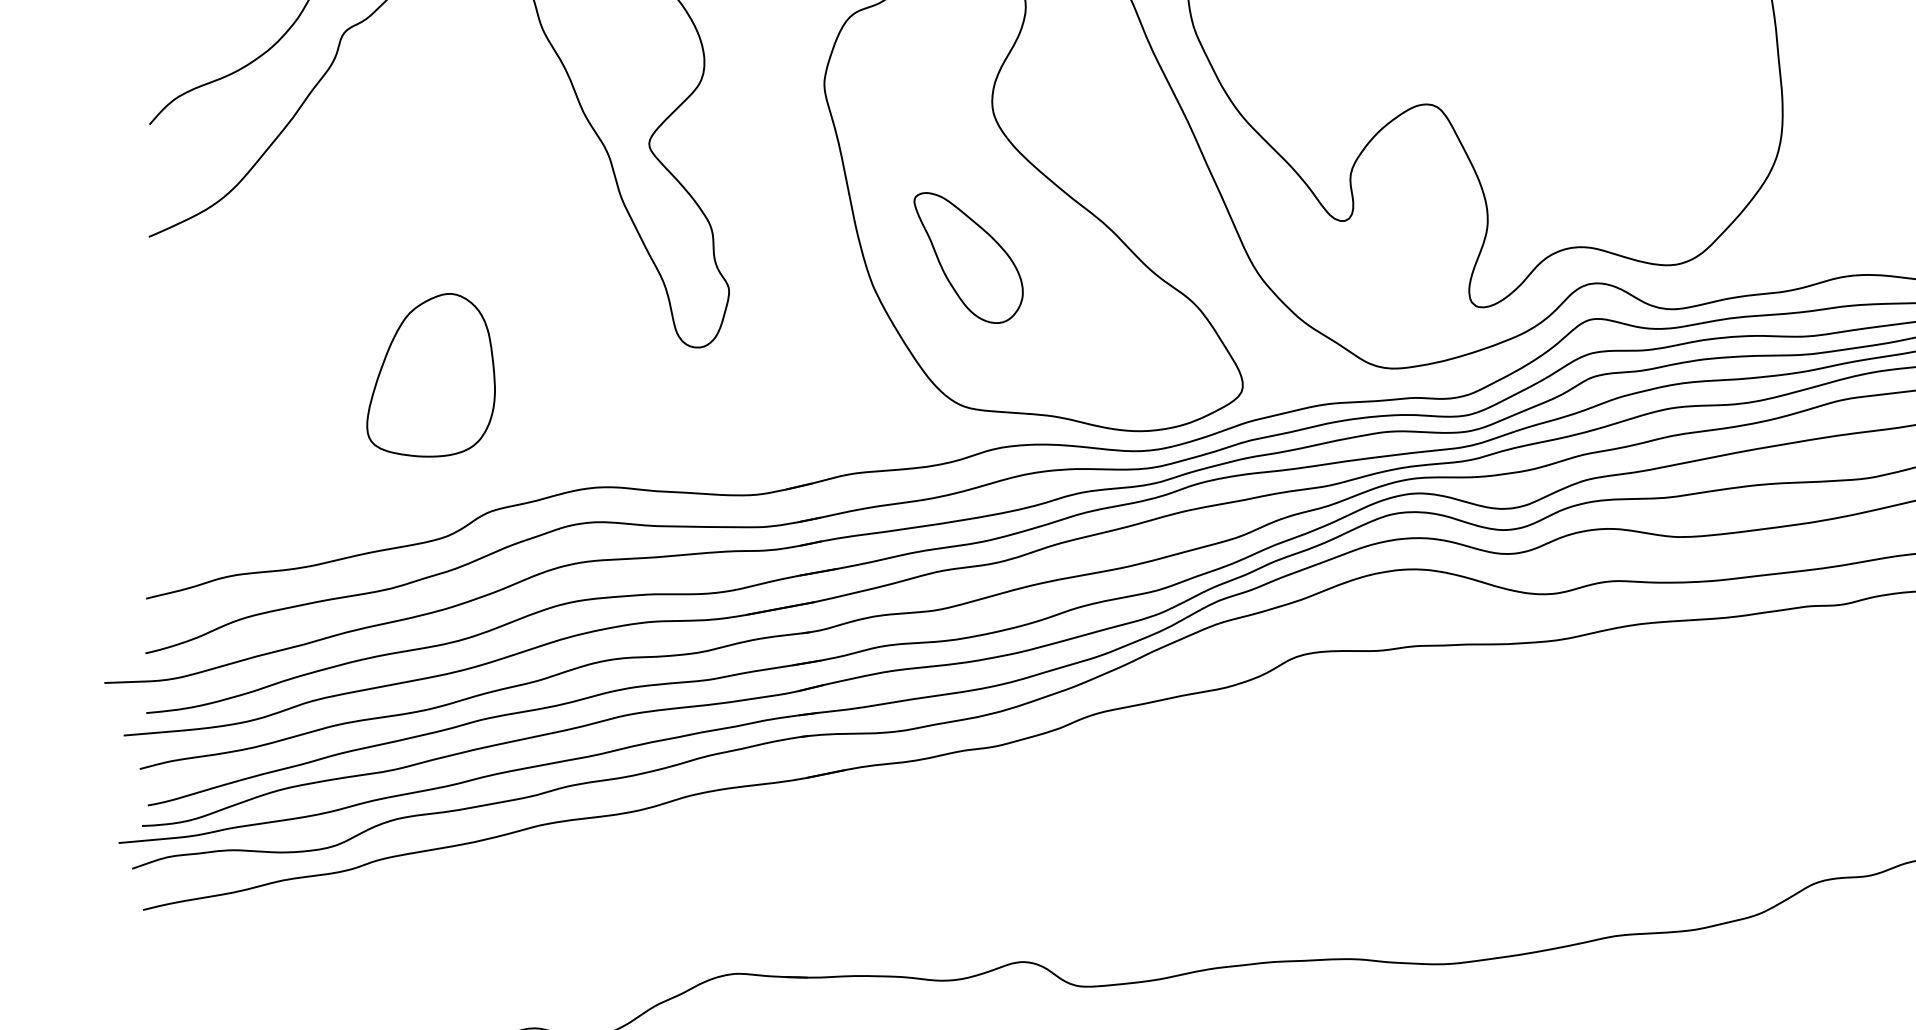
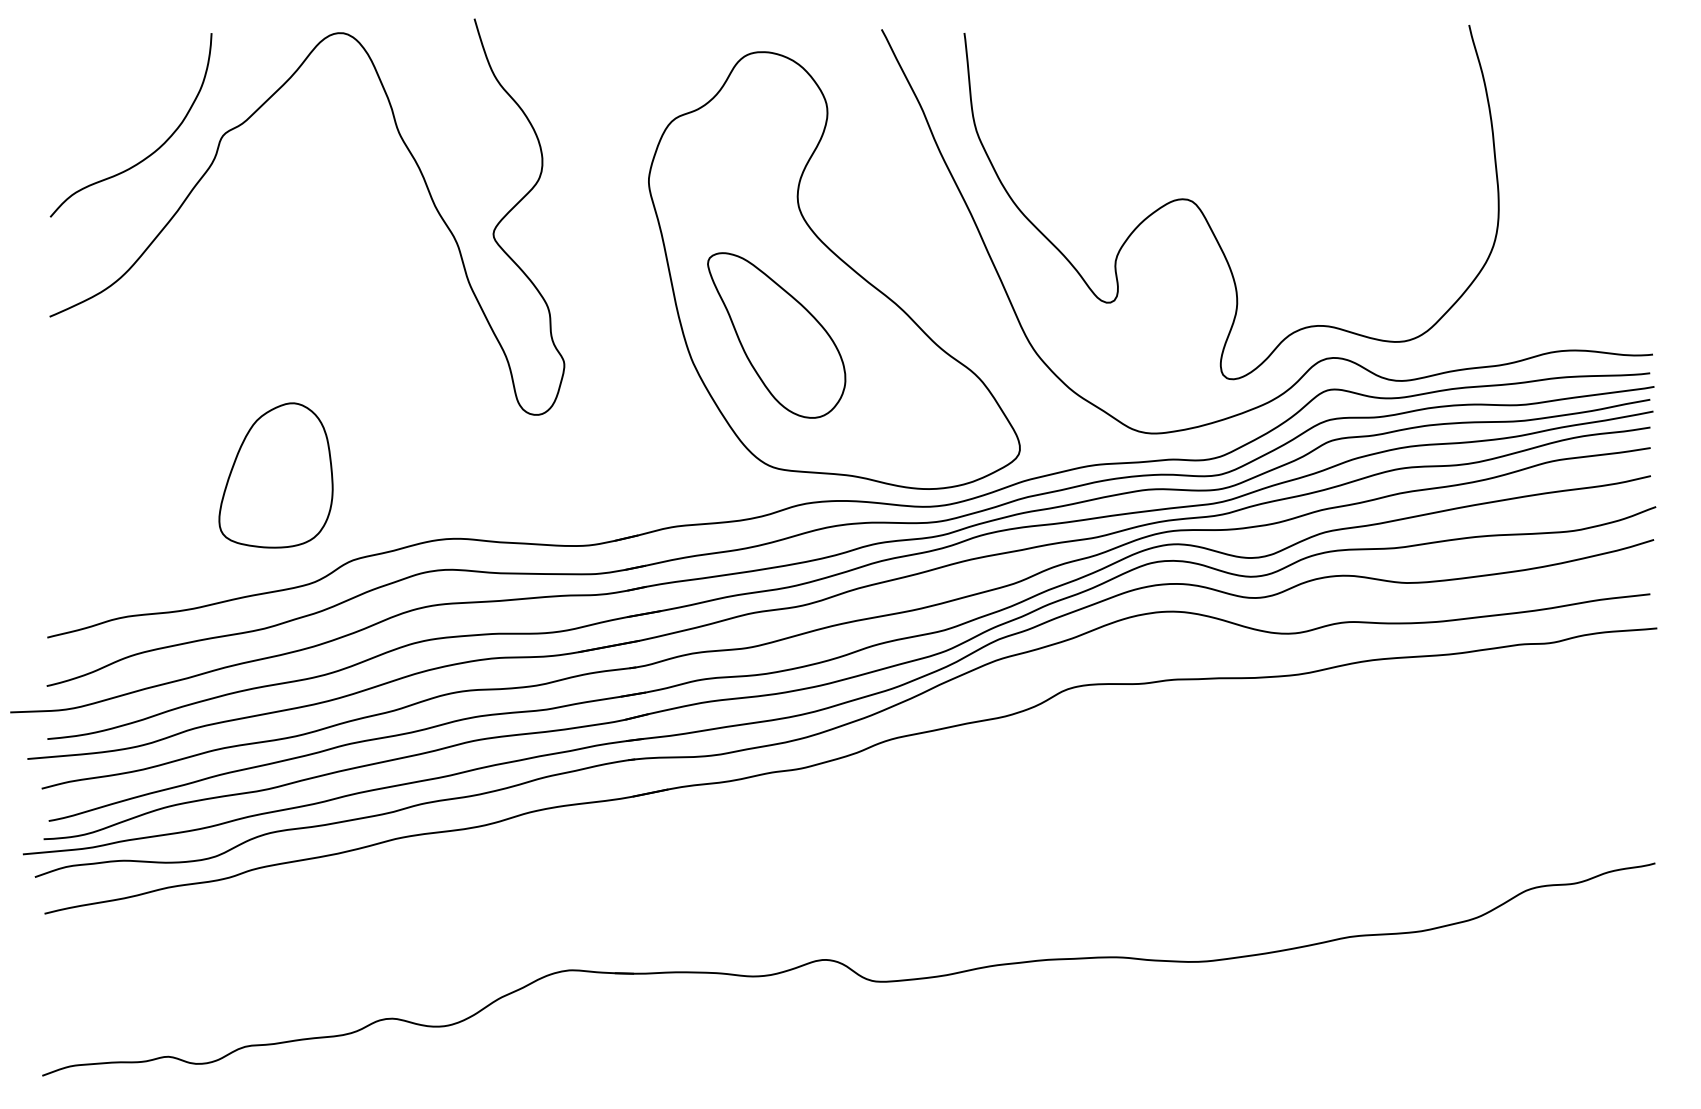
part: (968, 258) -> (776, 335), size x1.43
part: (430, 375) -> (275, 475), moved

